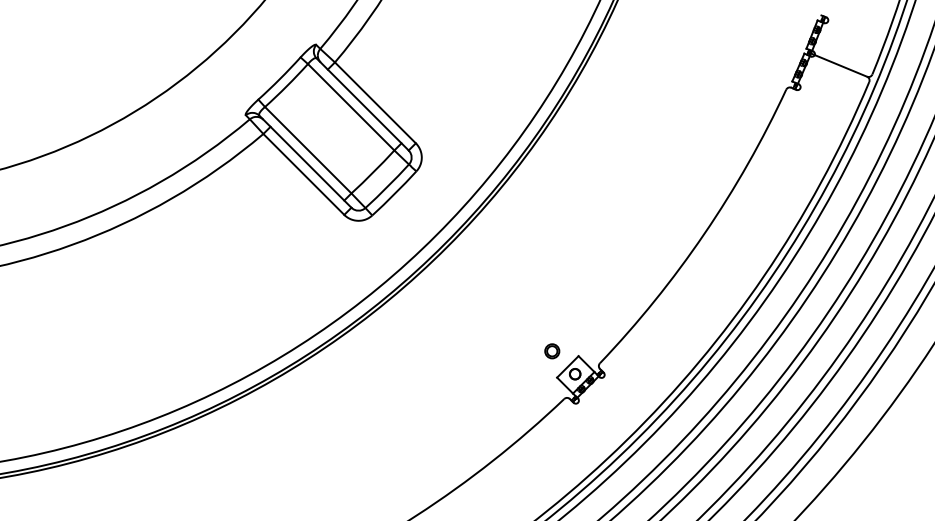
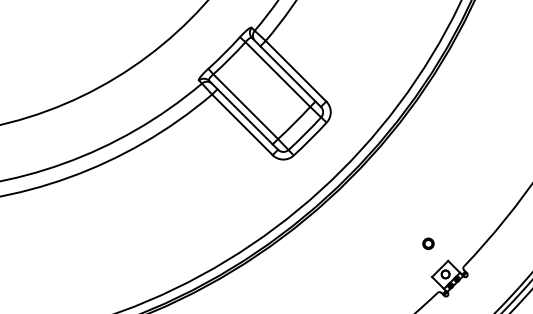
part: (552, 351) -> (428, 243), moved

